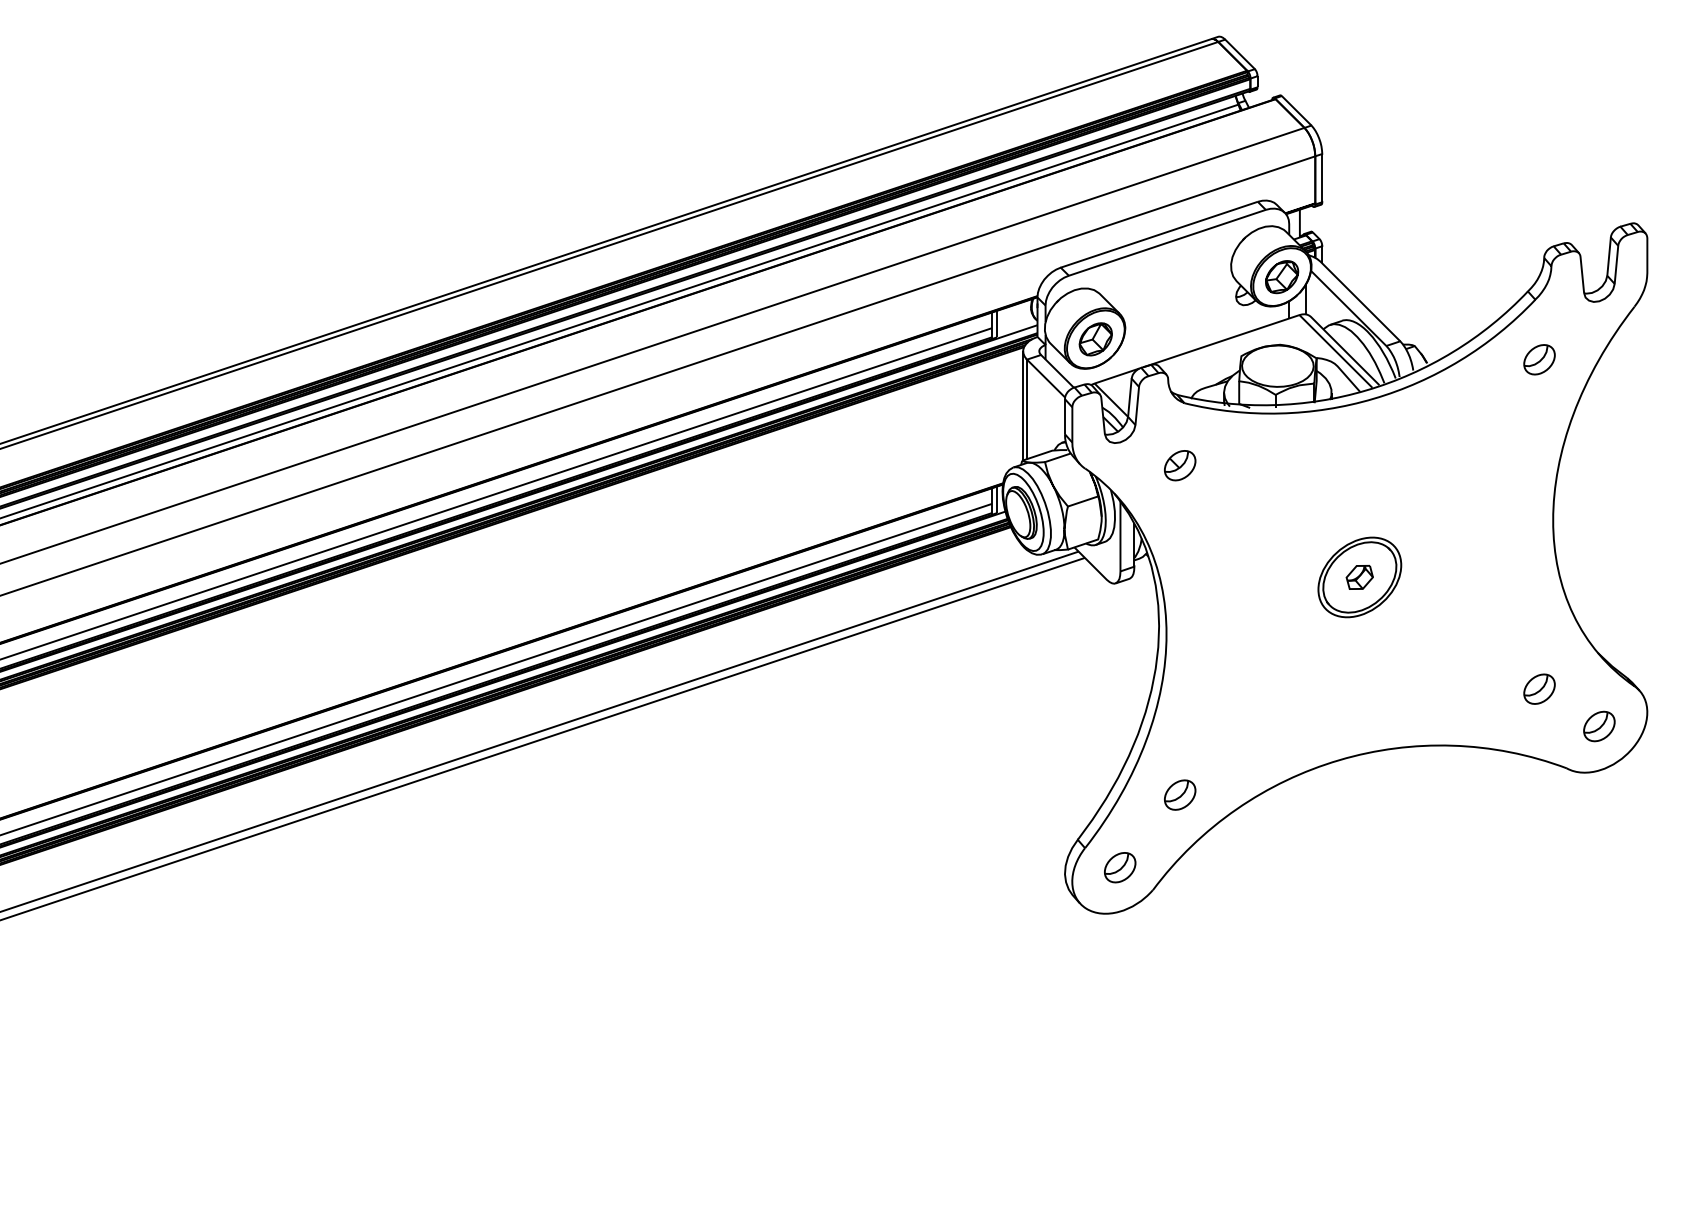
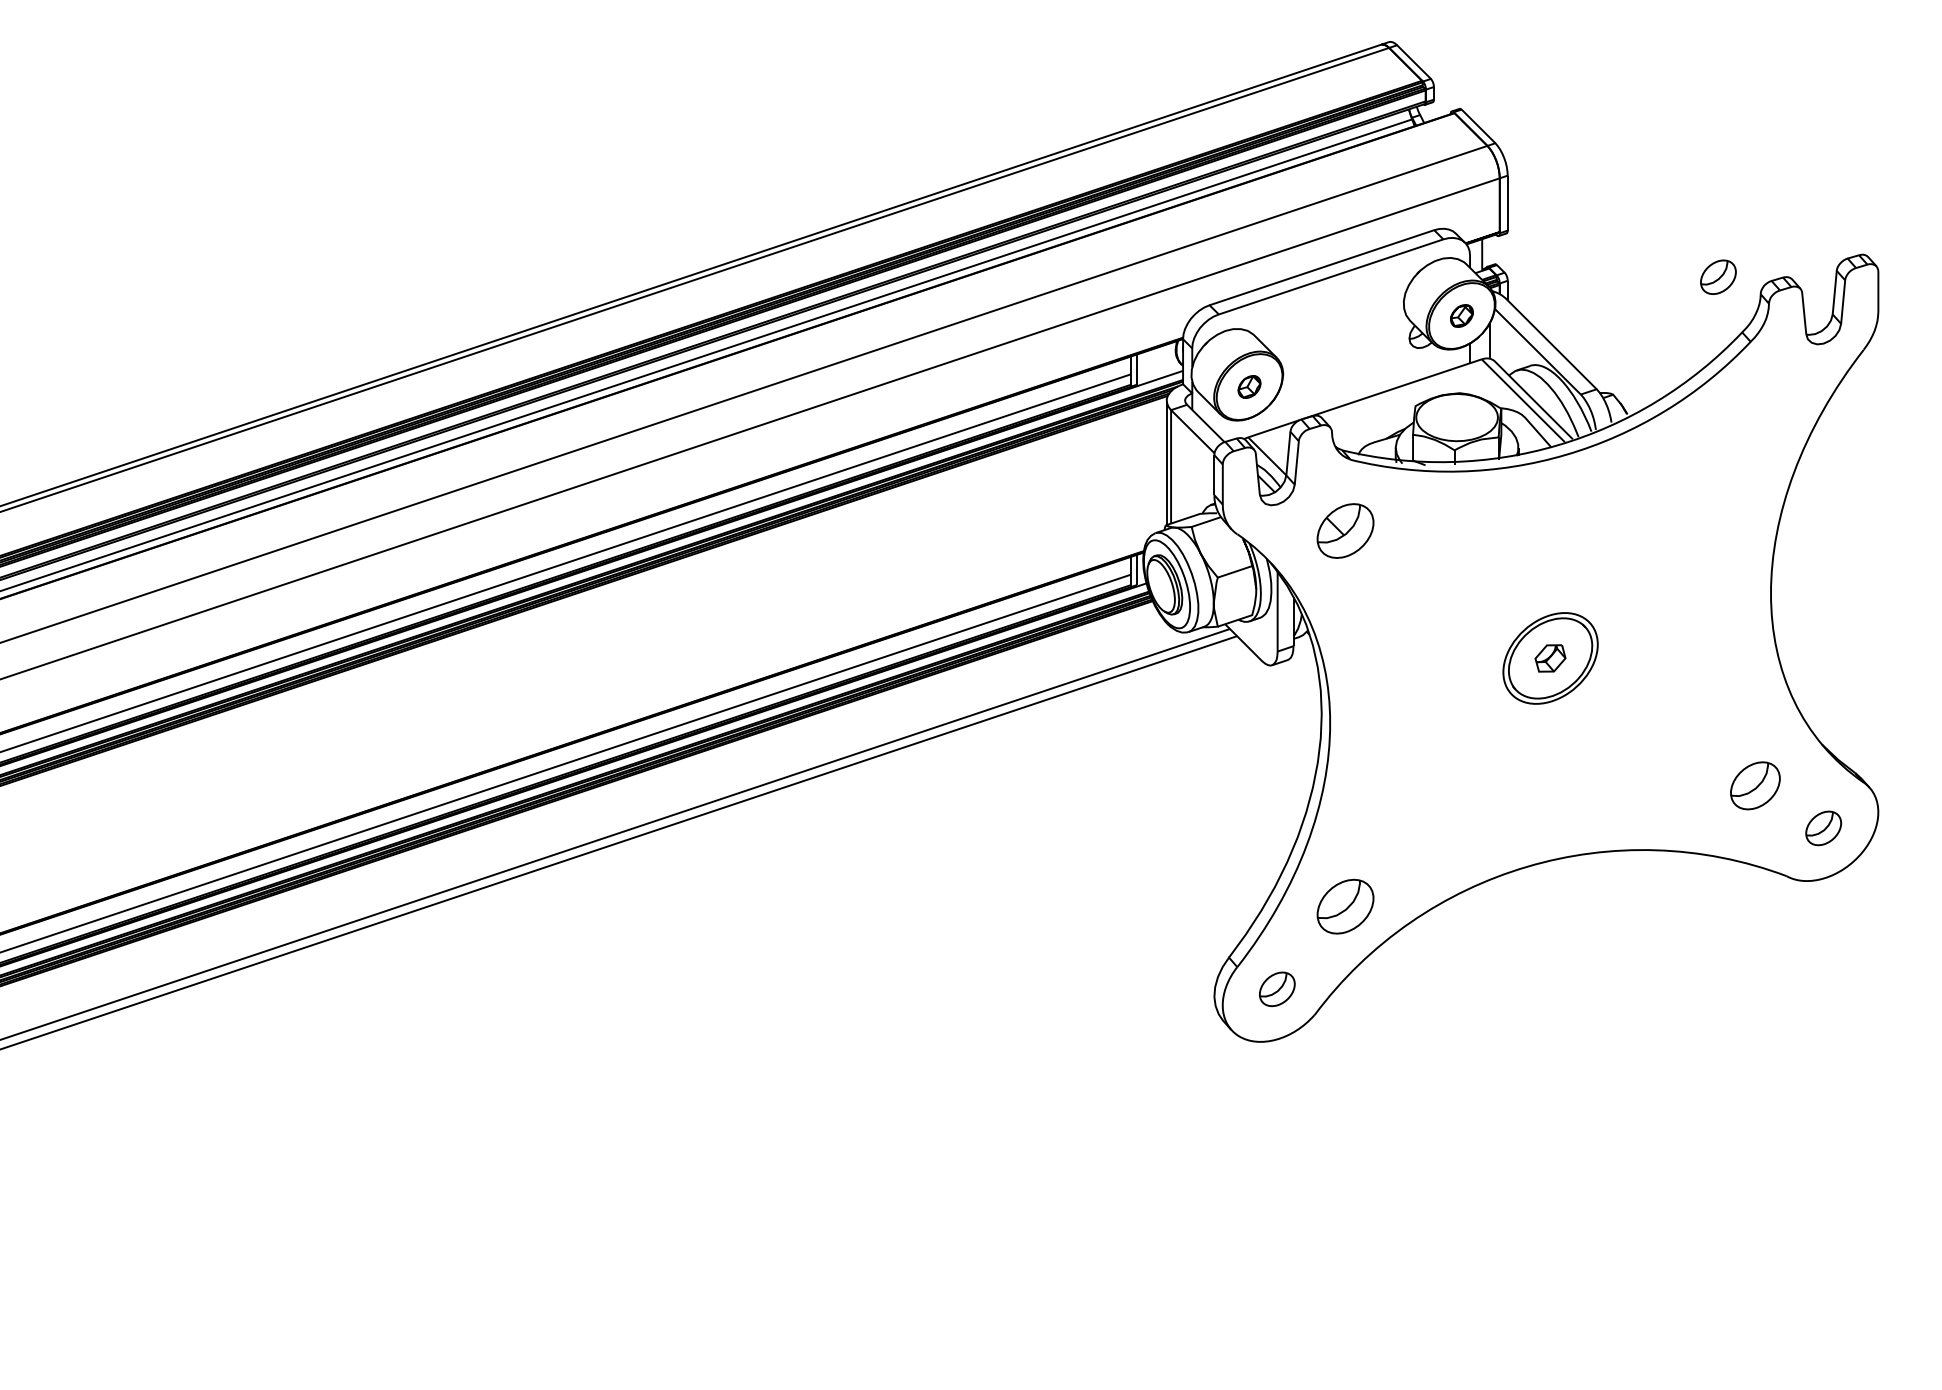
part: (1281, 276) -> (1461, 315), size x0.6
part: (1095, 338) -> (1249, 386), size x0.6
part: (1539, 359) -> (1718, 276), moved
part: (1179, 465) -> (1345, 530), size x1.6
part: (1539, 688) -> (1755, 785), size x1.4
part: (1179, 795) -> (1345, 906), size x1.6

